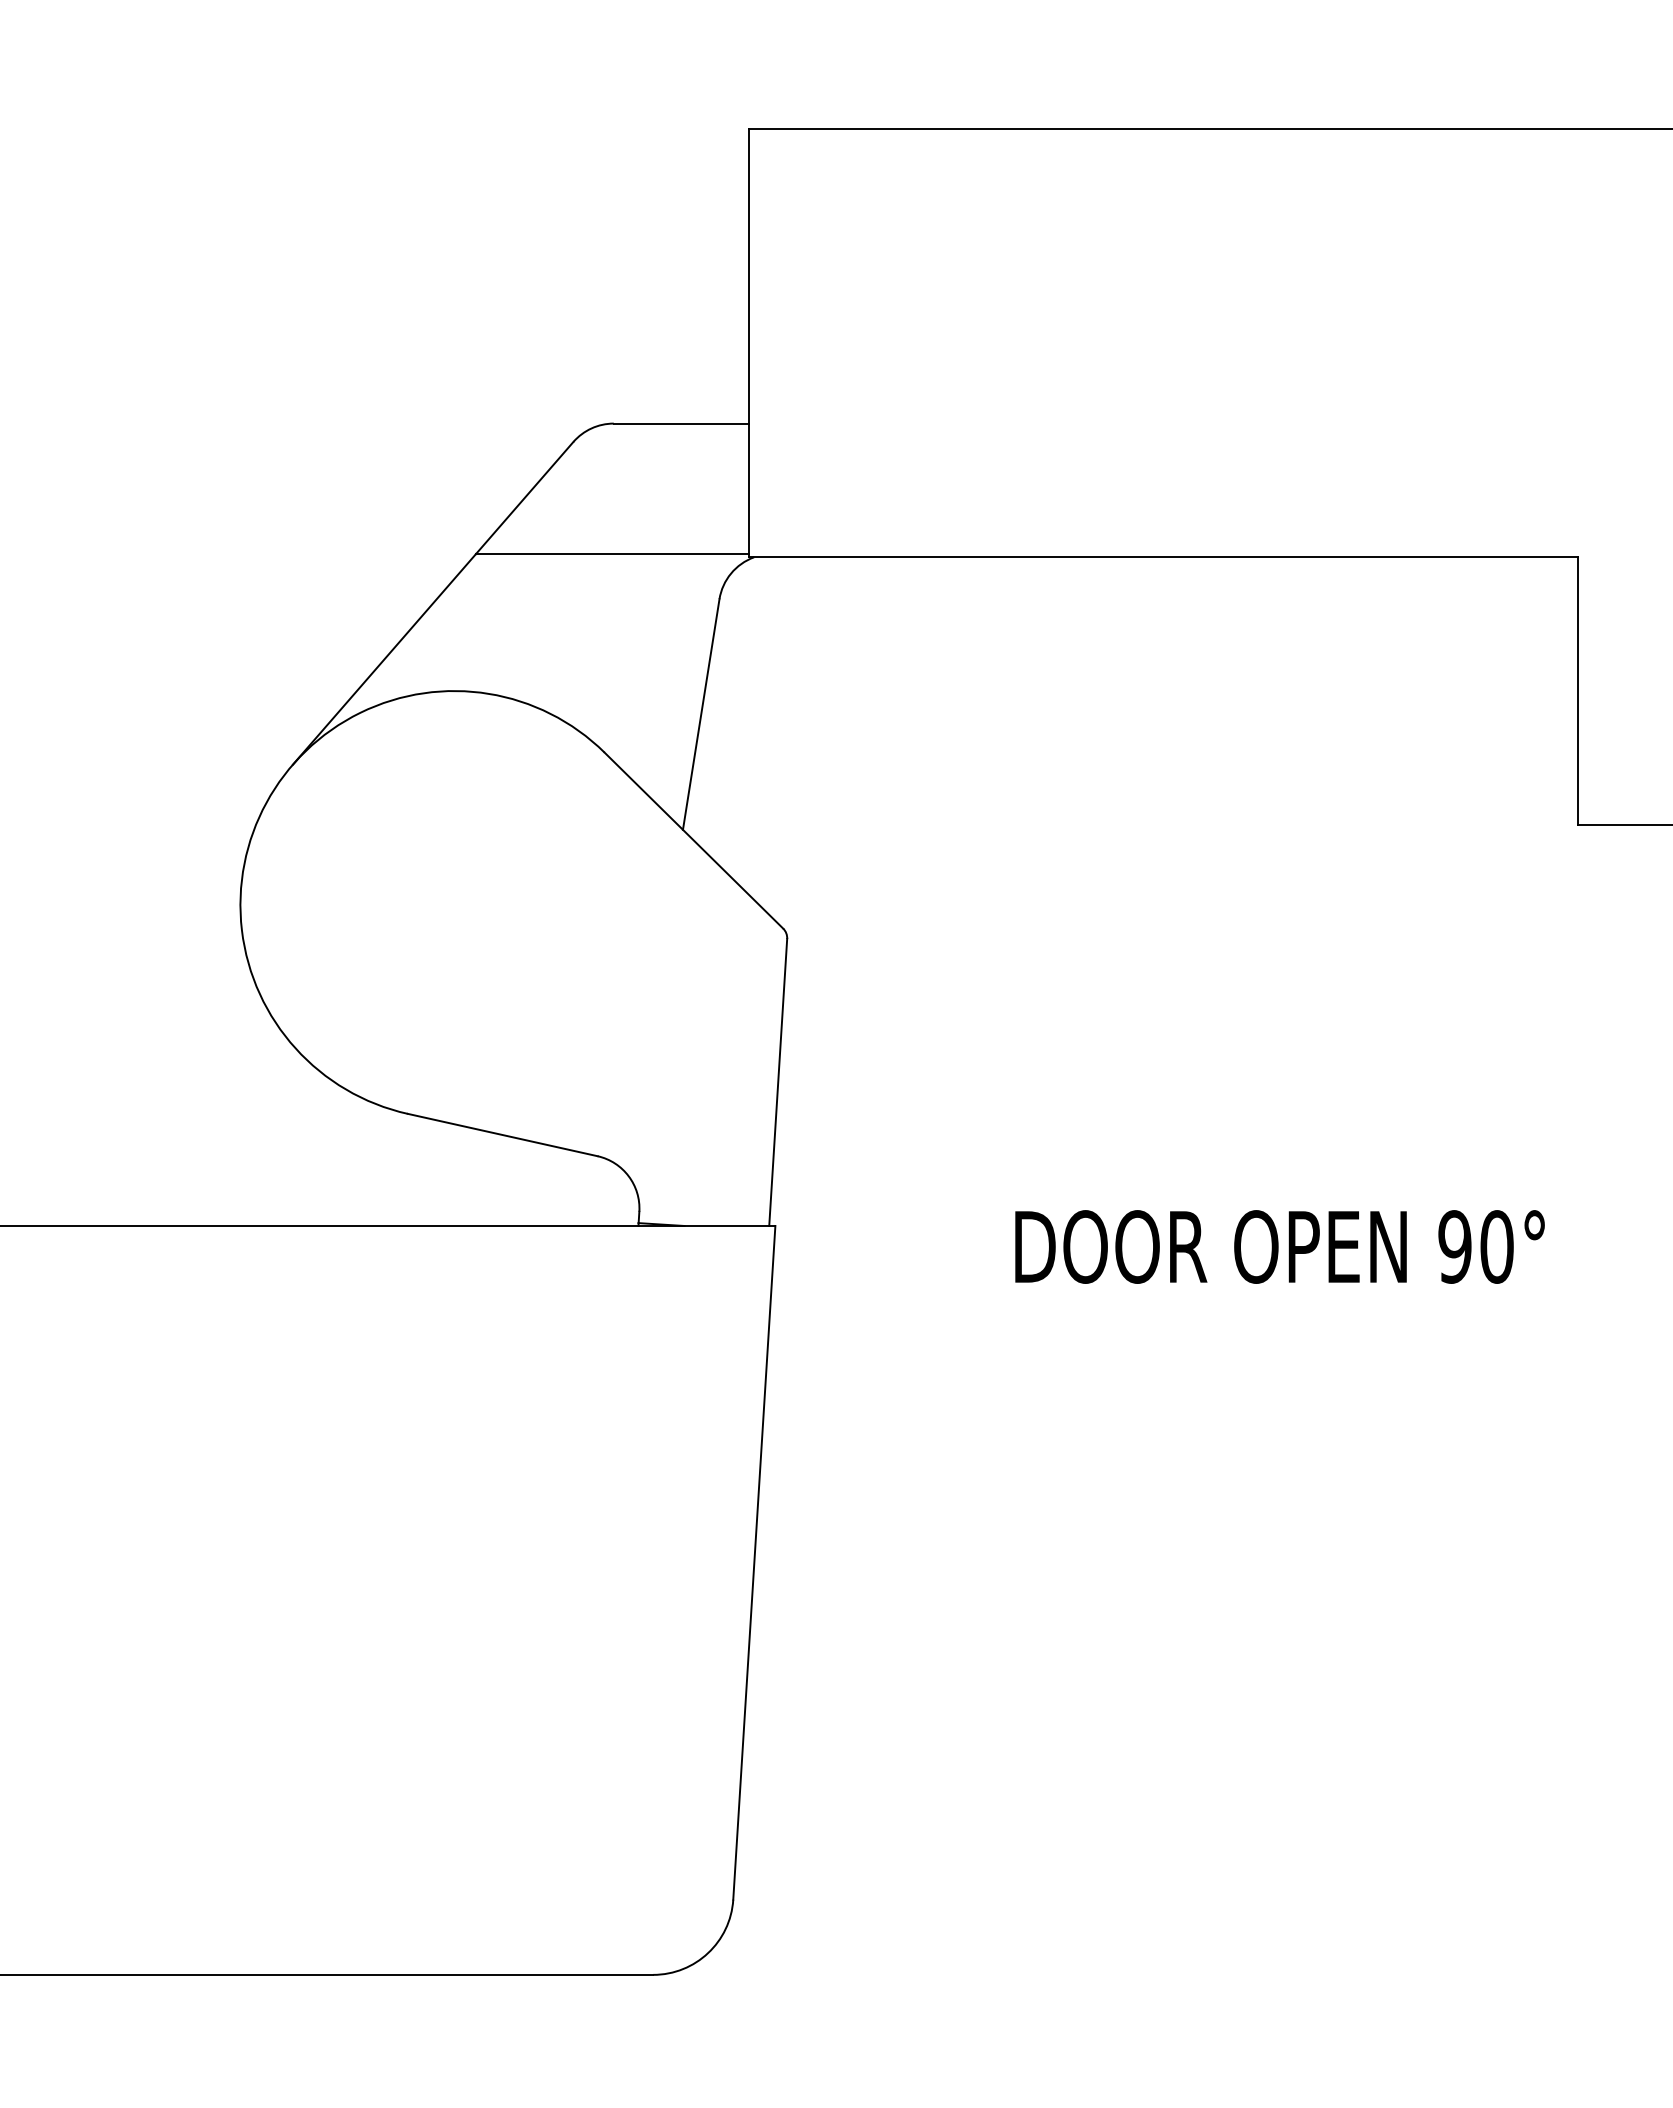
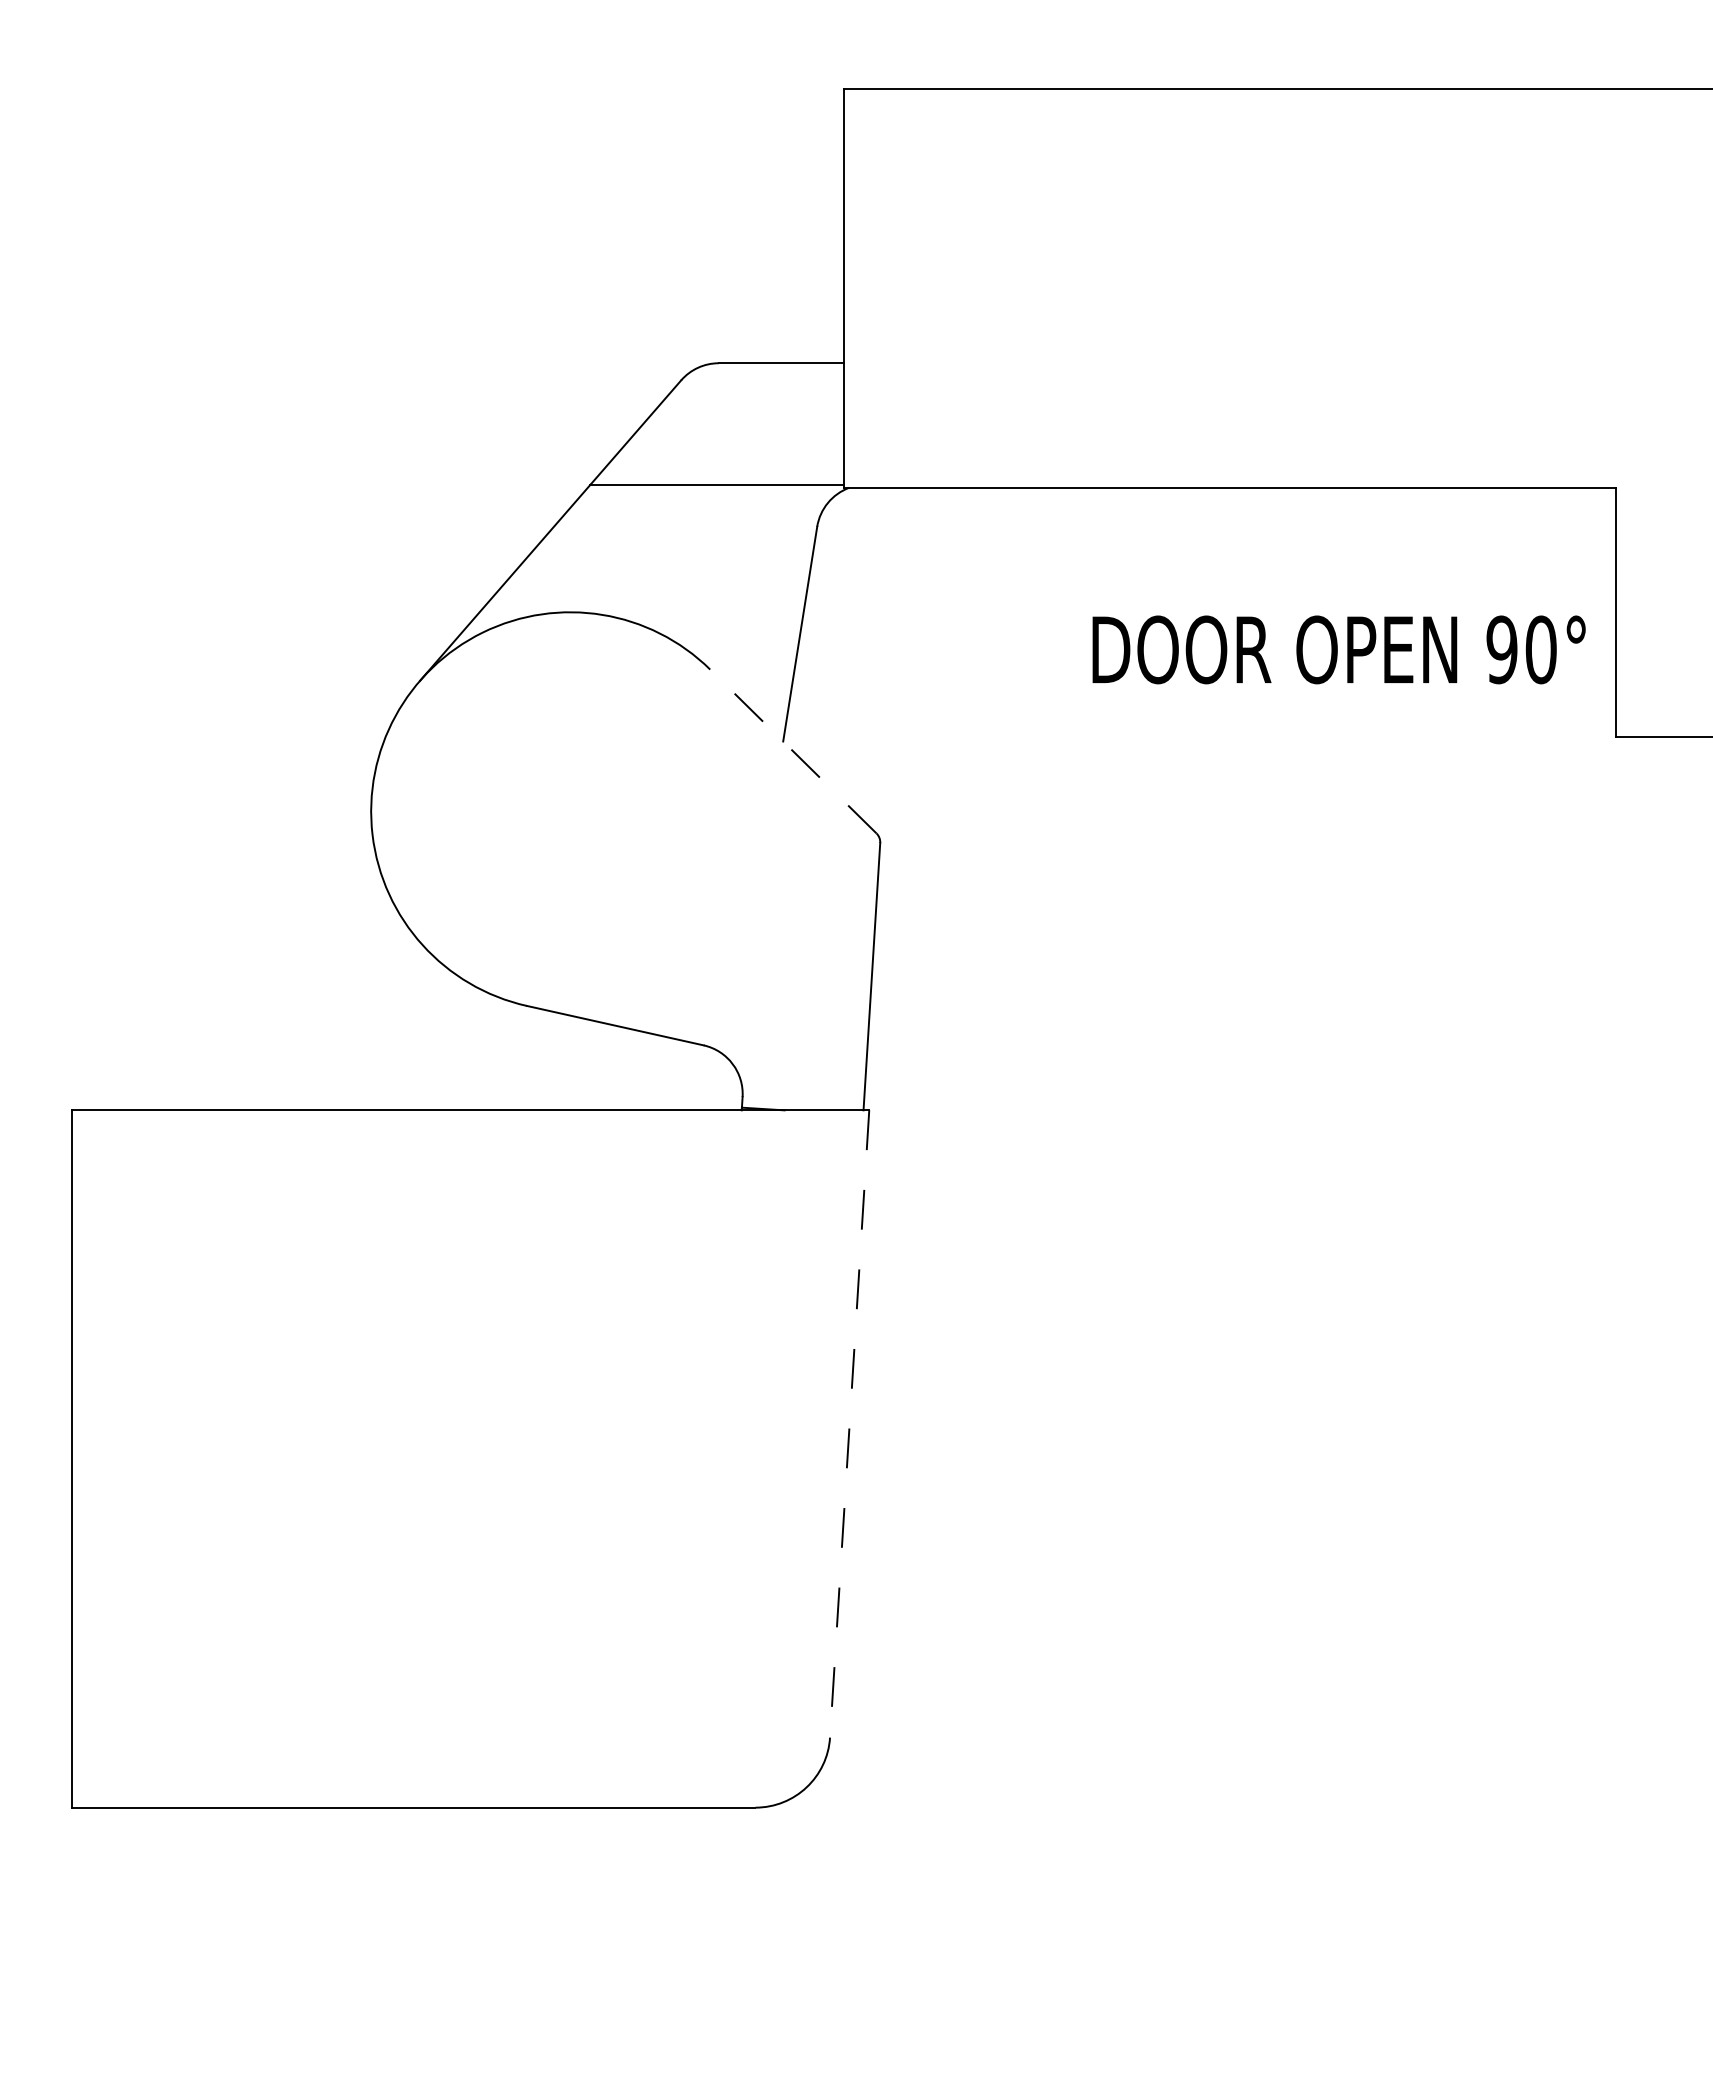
line: (694, 840) -> (793, 751), solid -> dashed
text: (1279, 1246) -> (1338, 649), moved
line: (754, 1563) -> (849, 1424), solid -> dashed

